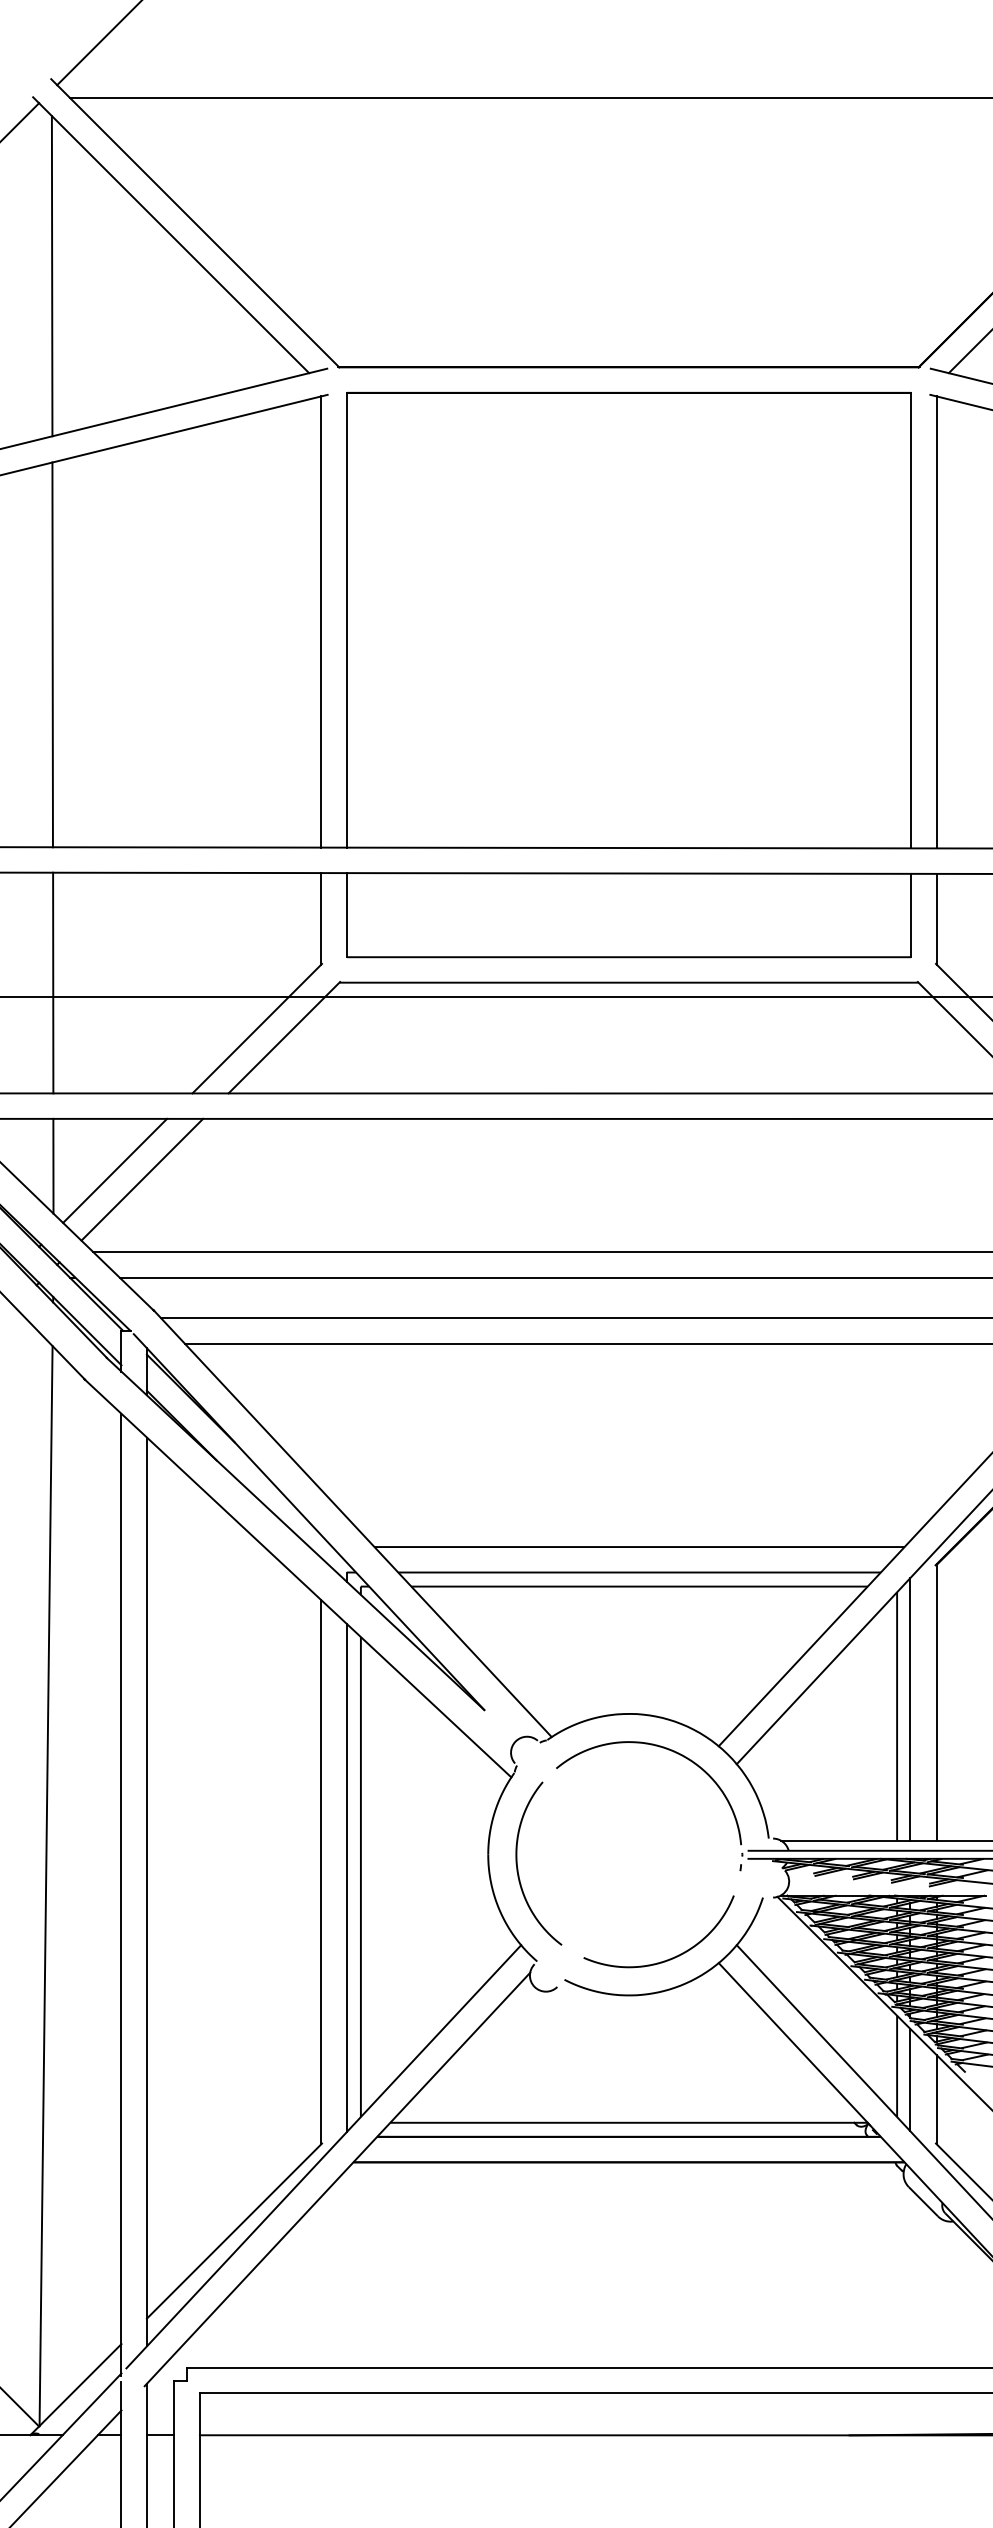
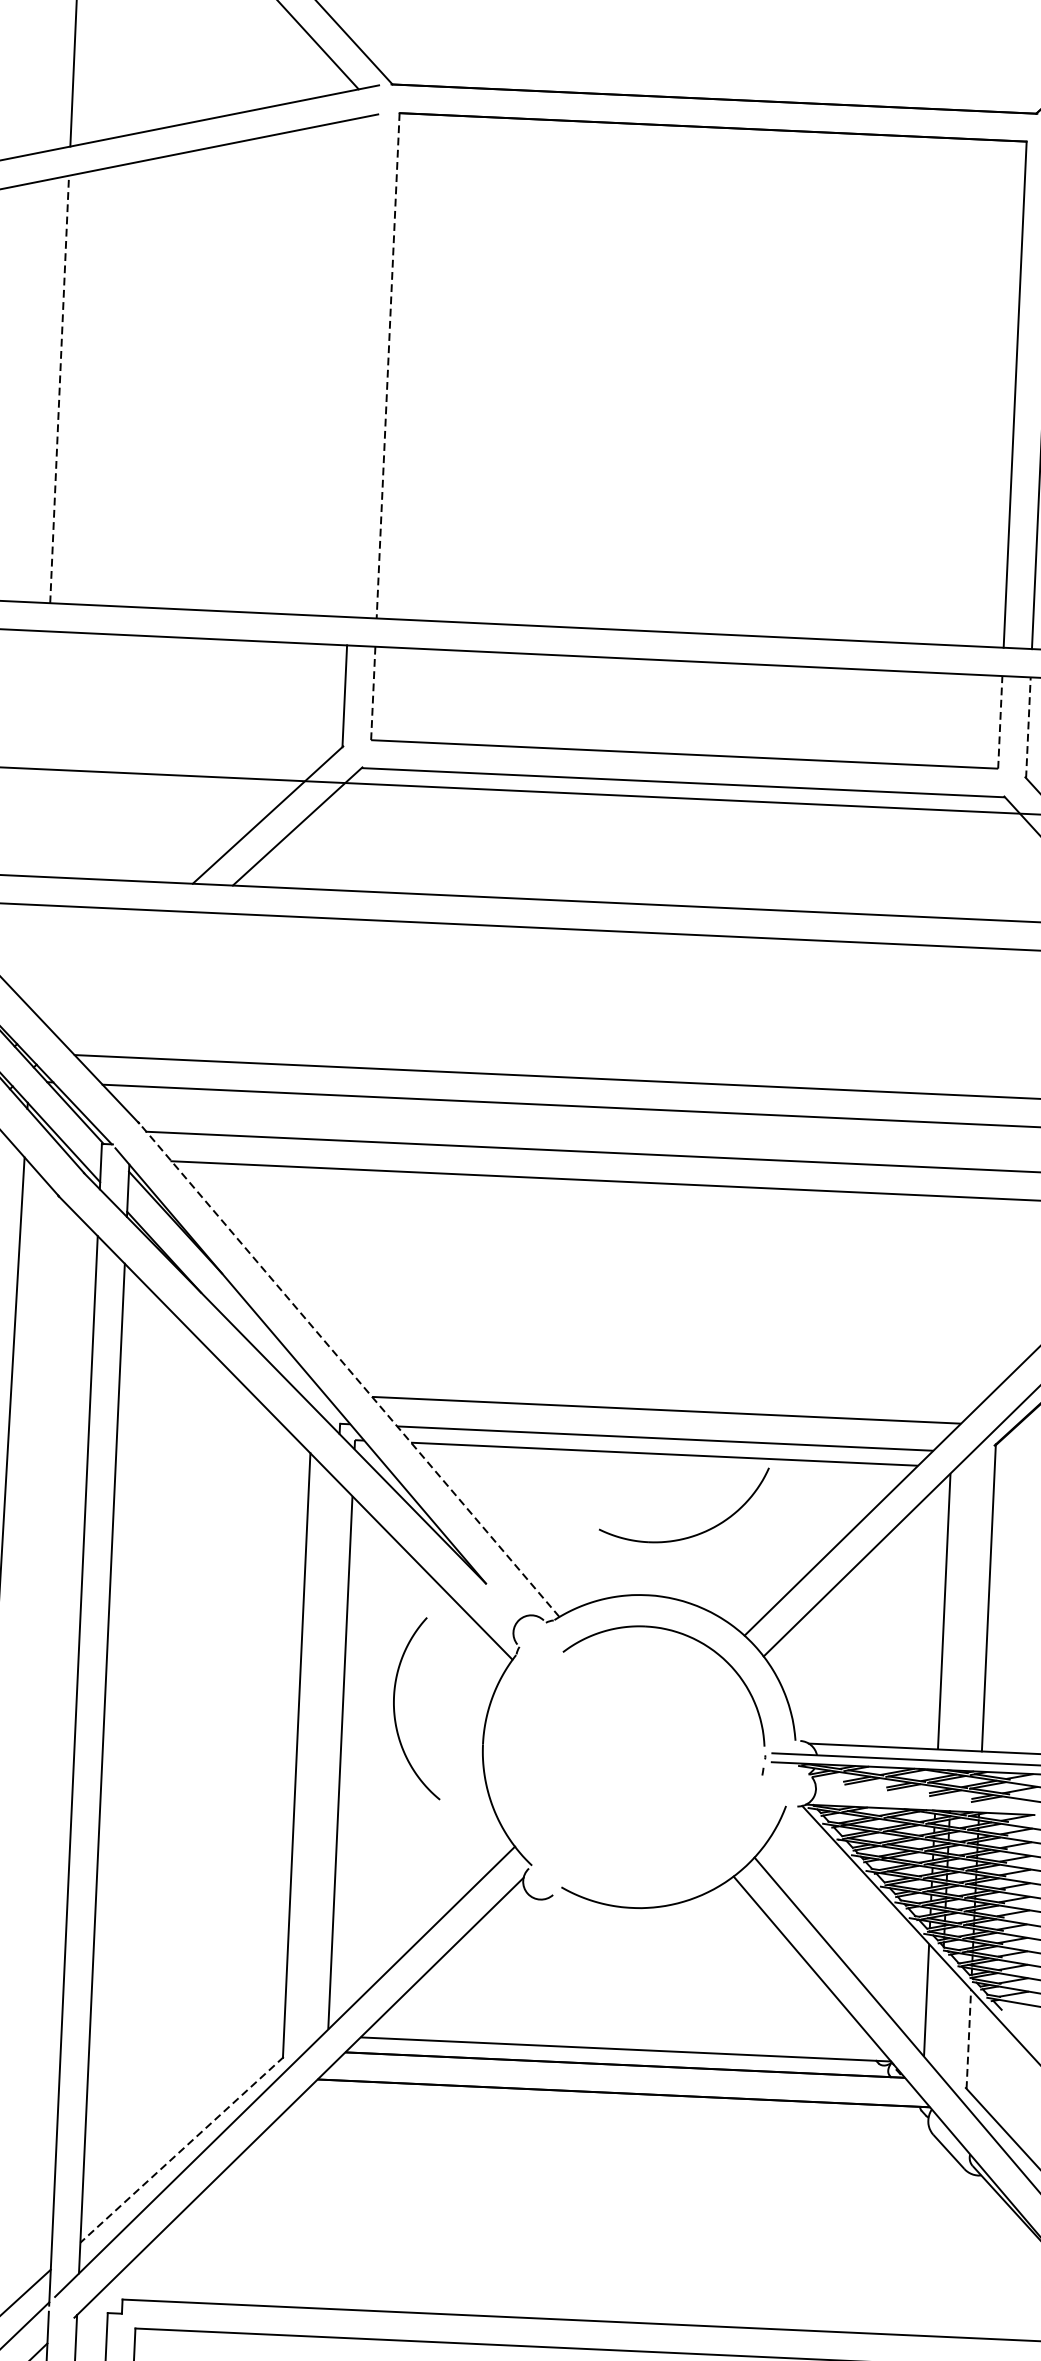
line: (346, 620) -> (387, 366), solid -> dashed
line: (321, 621) -> (359, 365), removed
line: (52, 654) -> (59, 389), solid -> dashed
line: (346, 915) -> (372, 693), solid -> dashed
line: (911, 915) -> (1000, 722), solid -> dashed
line: (936, 918) -> (1028, 726), solid -> dashed
line: (53, 982) -> (43, 753), removed
line: (53, 1165) -> (34, 956), removed
line: (115, 1170) -> (103, 965), removed
line: (142, 1179) -> (132, 976), removed
line: (352, 1523) -> (348, 1369), solid -> dashed
line: (910, 1709) -> (959, 1604), removed
curve: (518, 1868) -> (395, 1712), moved
line: (346, 1877) -> (324, 1762), removed
part: (666, 1959) -> (690, 1535), moved
line: (910, 2079) -> (940, 2015), removed
line: (936, 2099) -> (968, 2039), solid -> dashed
line: (234, 2231) -> (182, 2150), solid -> dashed

